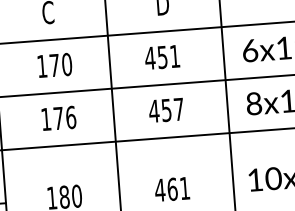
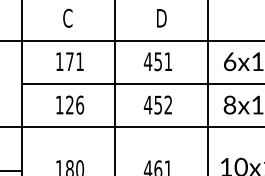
text: (67, 64) -> (80, 61), 170 -> 171
text: (179, 108) -> (168, 104), 457 -> 452
text: (58, 117) -> (69, 104), 176 -> 126

